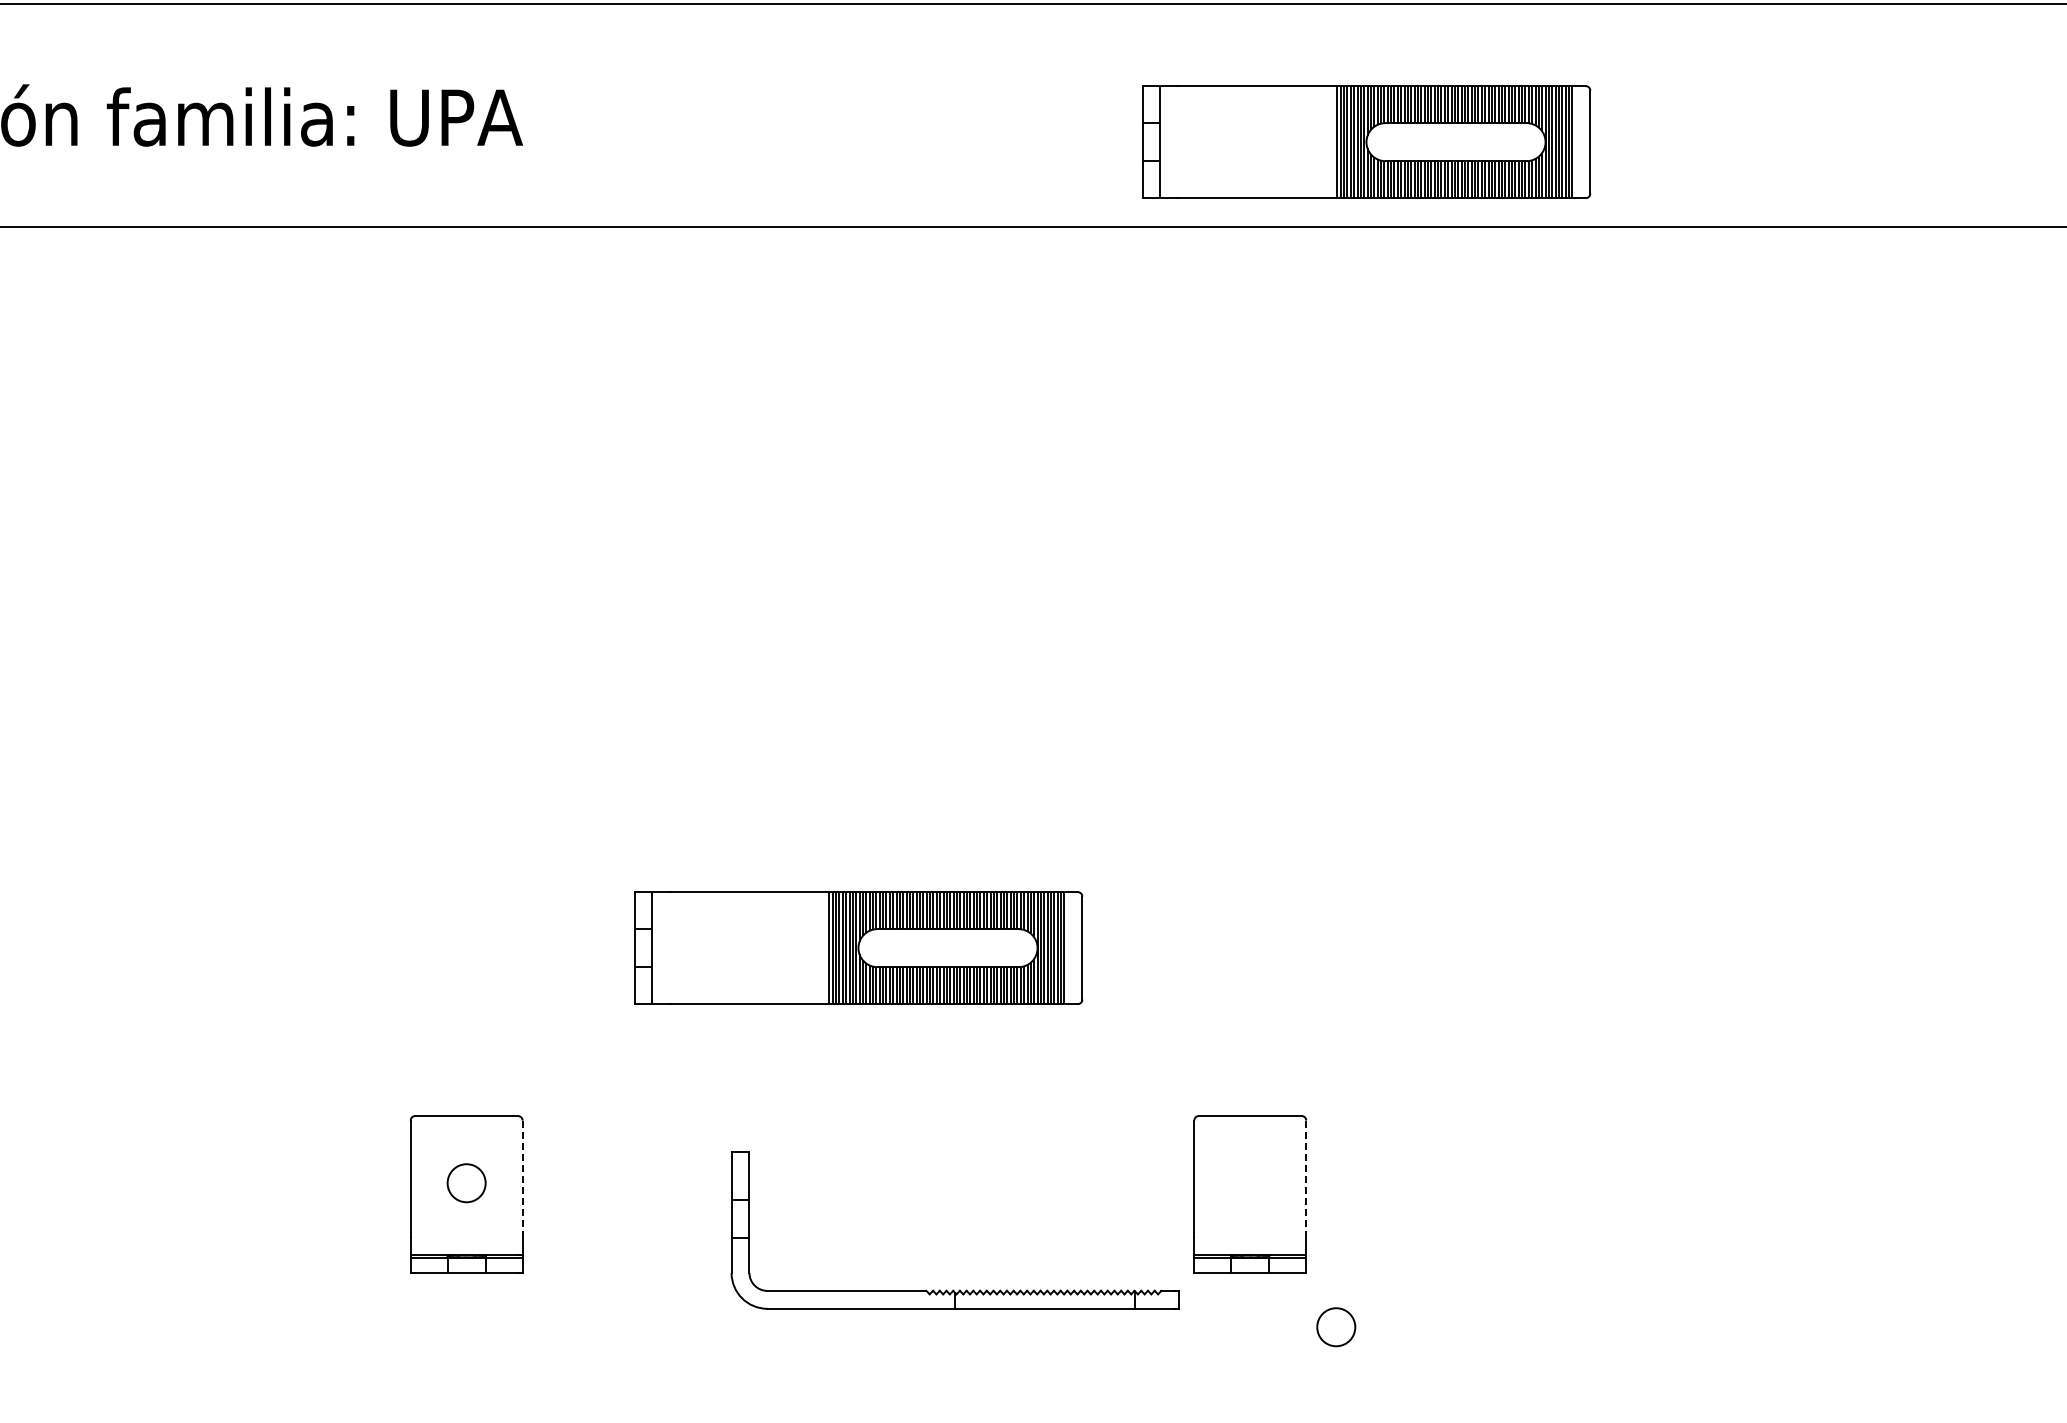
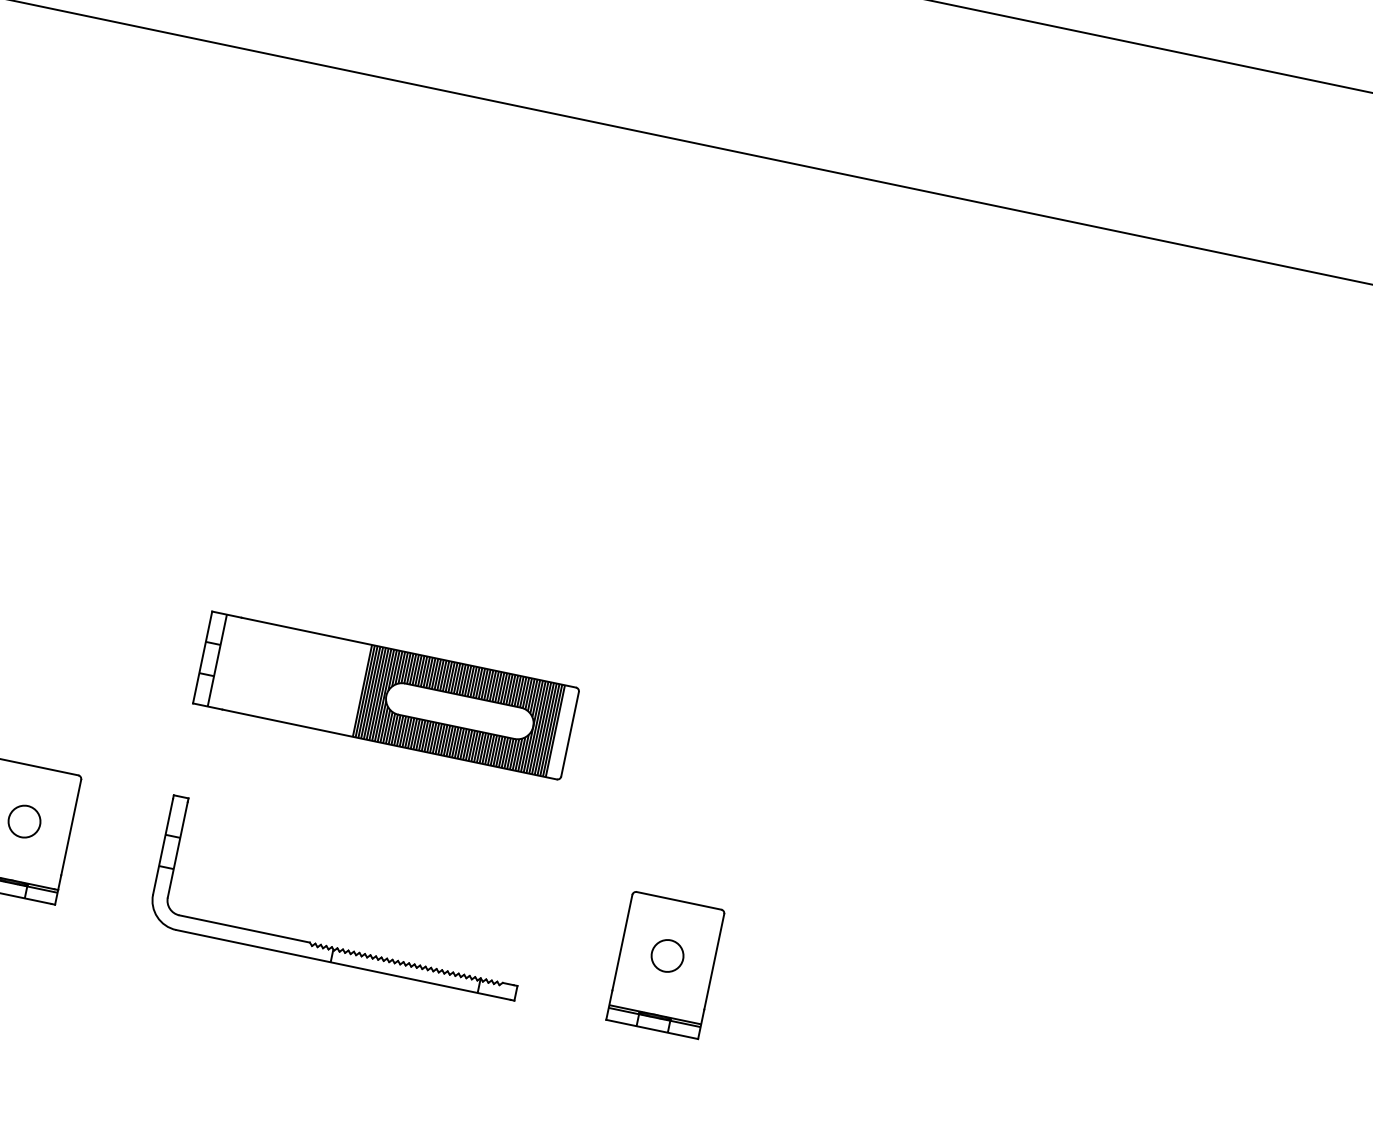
part: (1366, 141) -> (941, 121), removed
line: (522, 1179) -> (71, 828), dashed -> solid
line: (1306, 1179) -> (714, 962), dashed -> solid
part: (953, 1289) -> (332, 946), moved
circle: (1336, 1327) -> (667, 956), moved

